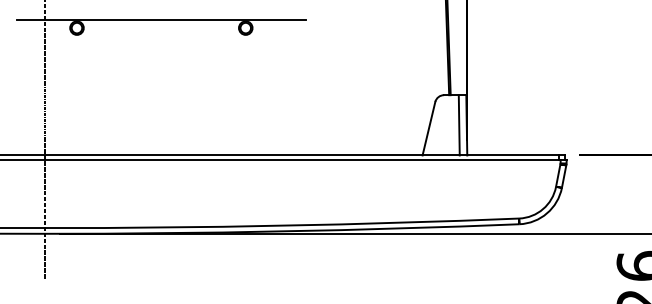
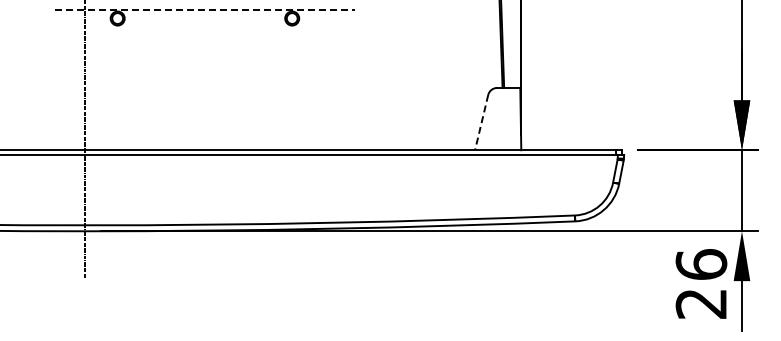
line: (160, 20) -> (204, 10), solid -> dashed
line: (458, 124) -> (512, 118), removed
line: (428, 129) -> (481, 123), solid -> dashed

